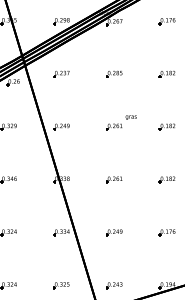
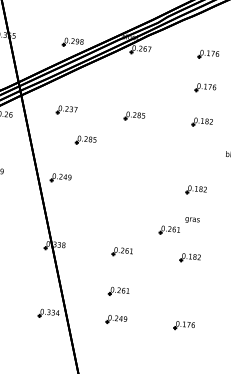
part: (166, 47) -> (204, 88), added
part: (78, 95) -> (86, 139), added
part: (121, 122) -> (179, 225), moved
part: (114, 210) -> (119, 291), added

